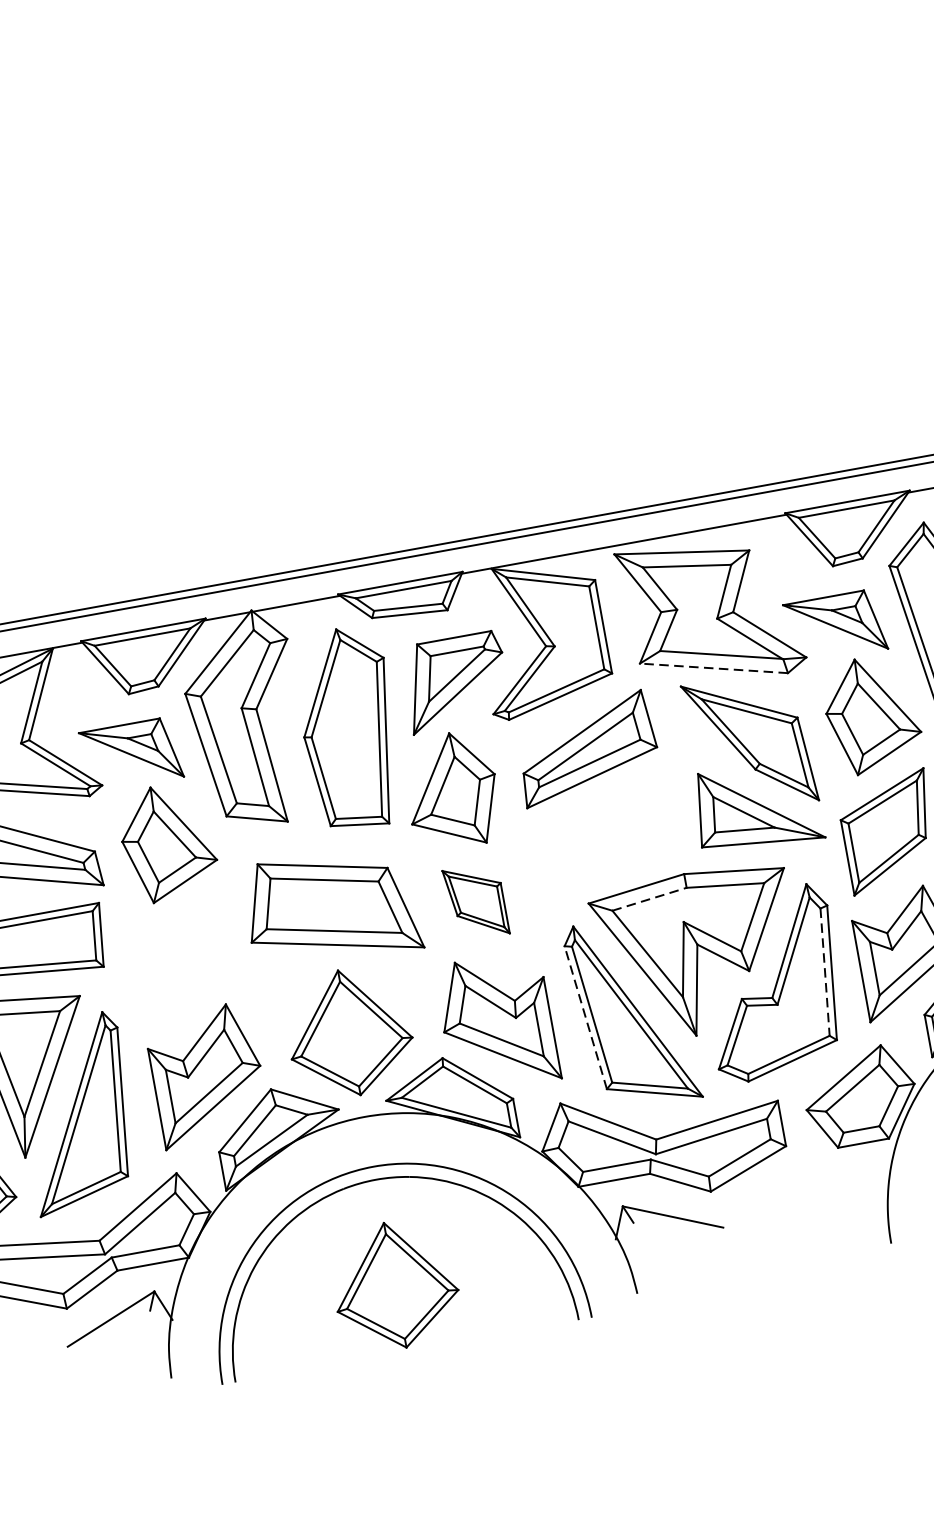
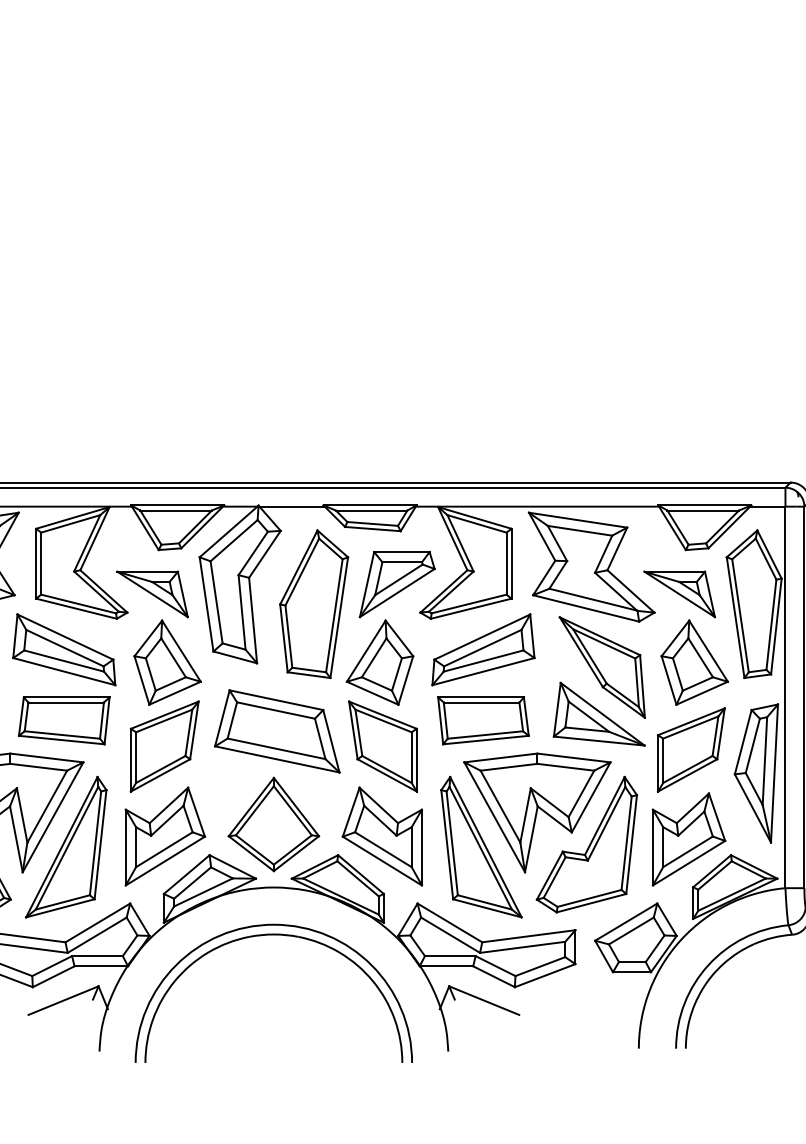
line: (714, 668) -> (586, 608), dashed -> solid
part: (604, 842) -> (483, 720), added
line: (650, 899) -> (509, 767), dashed -> solid
part: (475, 902) -> (382, 746), size x1.67
part: (184, 955) -> (164, 746), added
line: (824, 972) -> (626, 843), dashed -> solid
line: (586, 1017) -> (447, 844), dashed -> solid
part: (394, 1285) -> (273, 1013), removed

